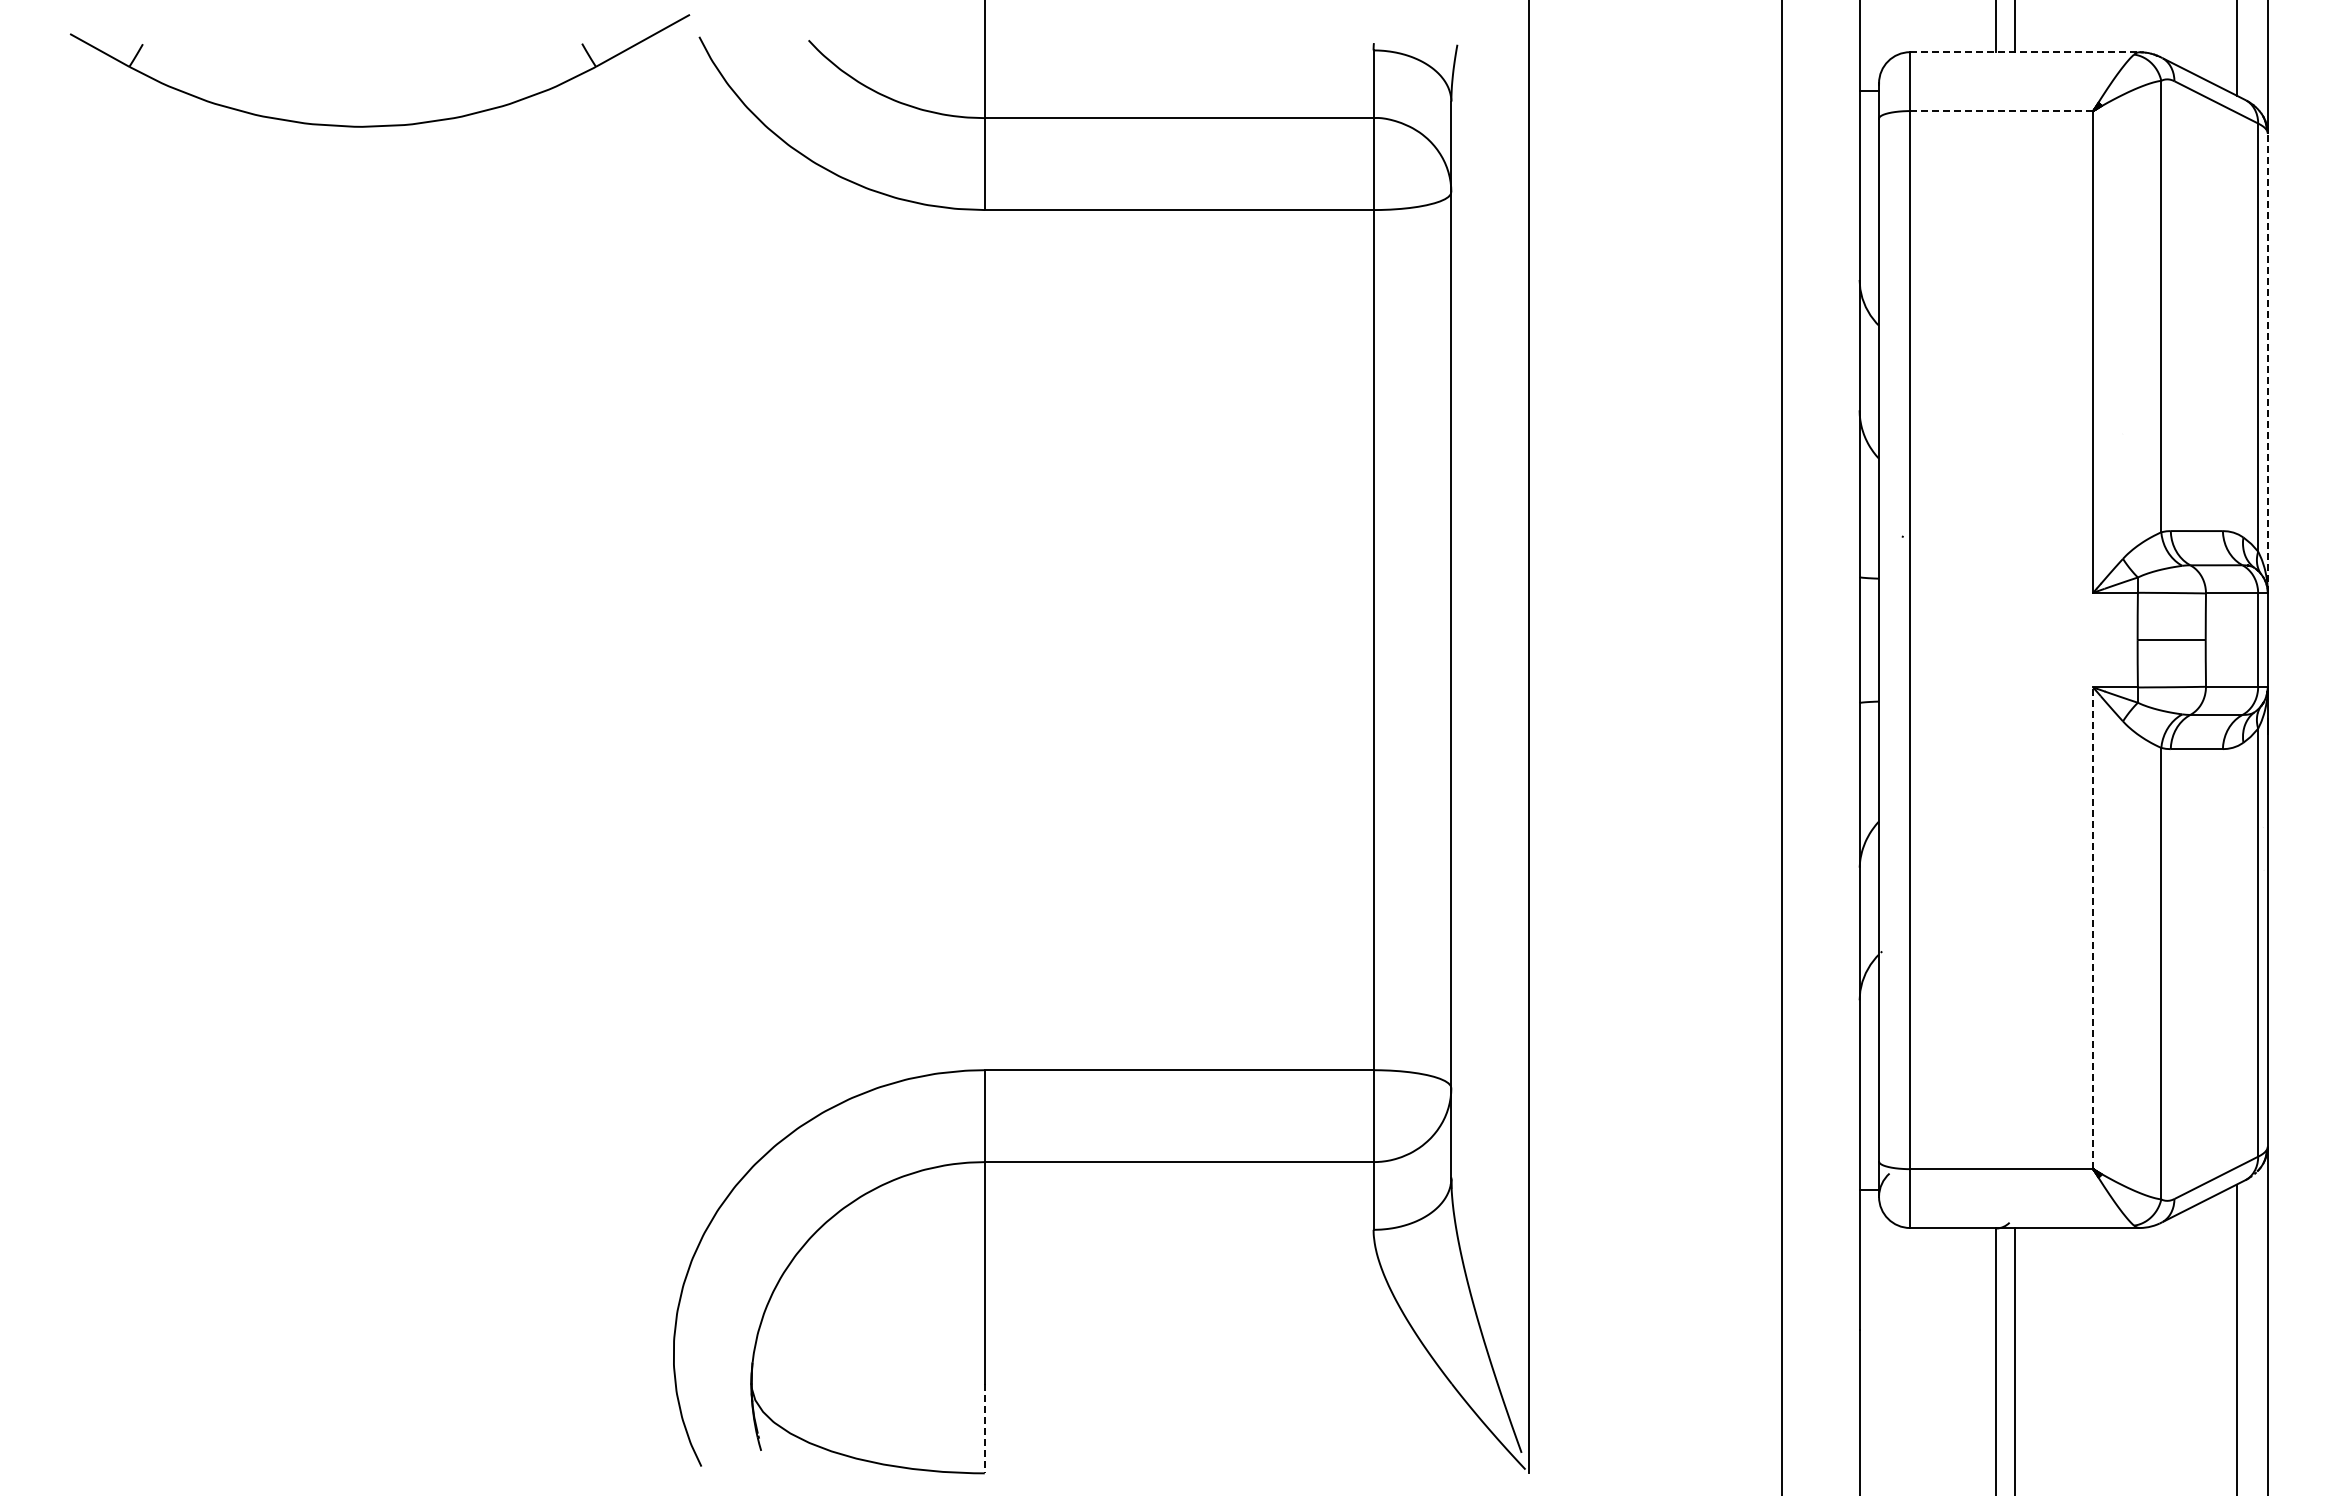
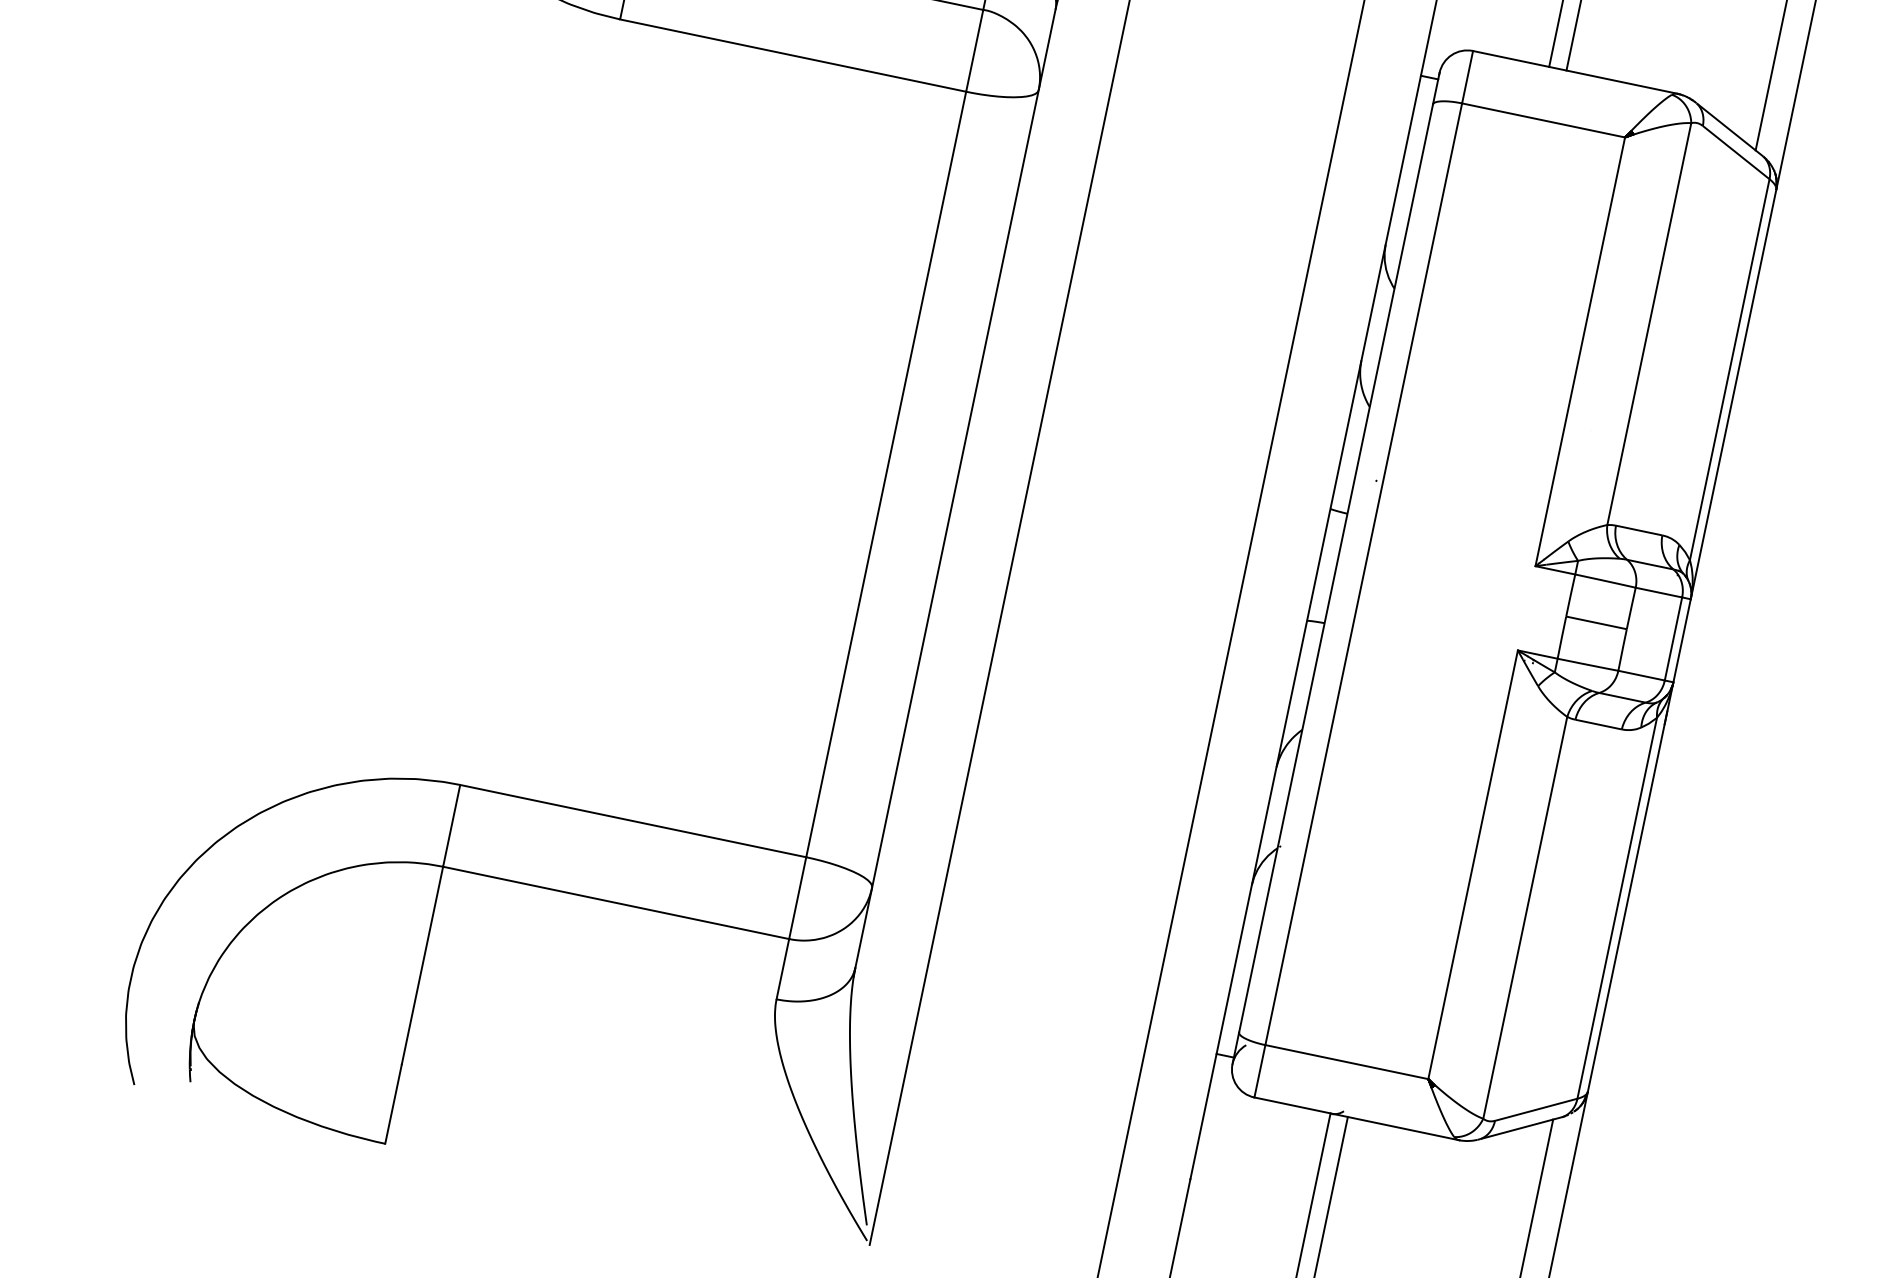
line: (2025, 52) -> (1575, 72), dashed -> solid
line: (2001, 111) -> (1543, 120), dashed -> solid
line: (2267, 363) -> (1733, 394), dashed -> solid
line: (2093, 928) -> (1473, 865), dashed -> solid
line: (984, 1428) -> (393, 1103), dashed -> solid

